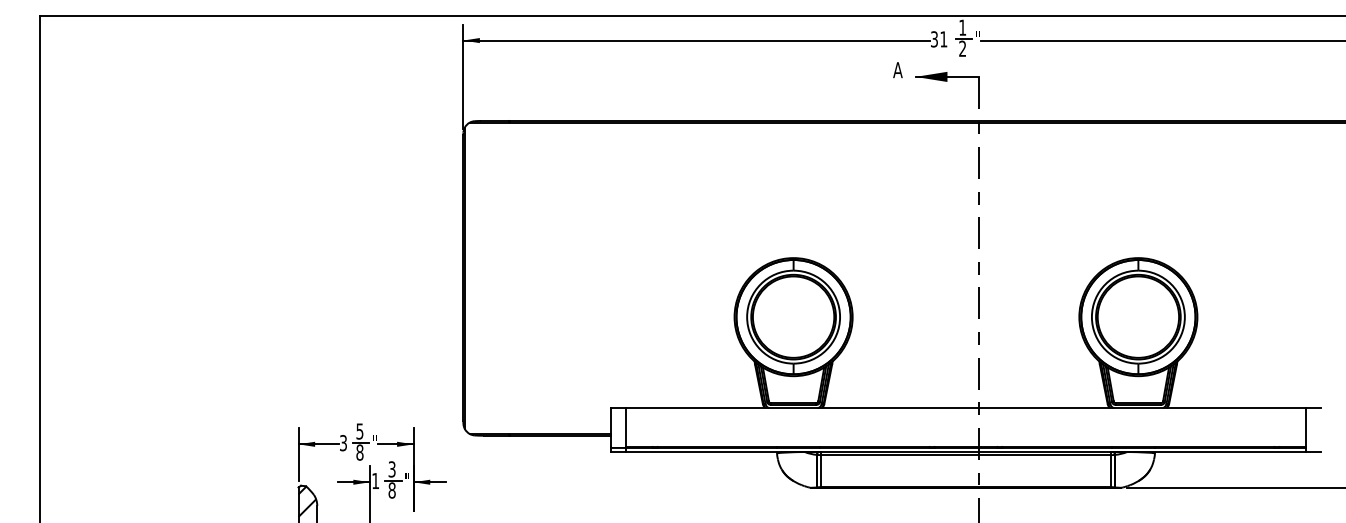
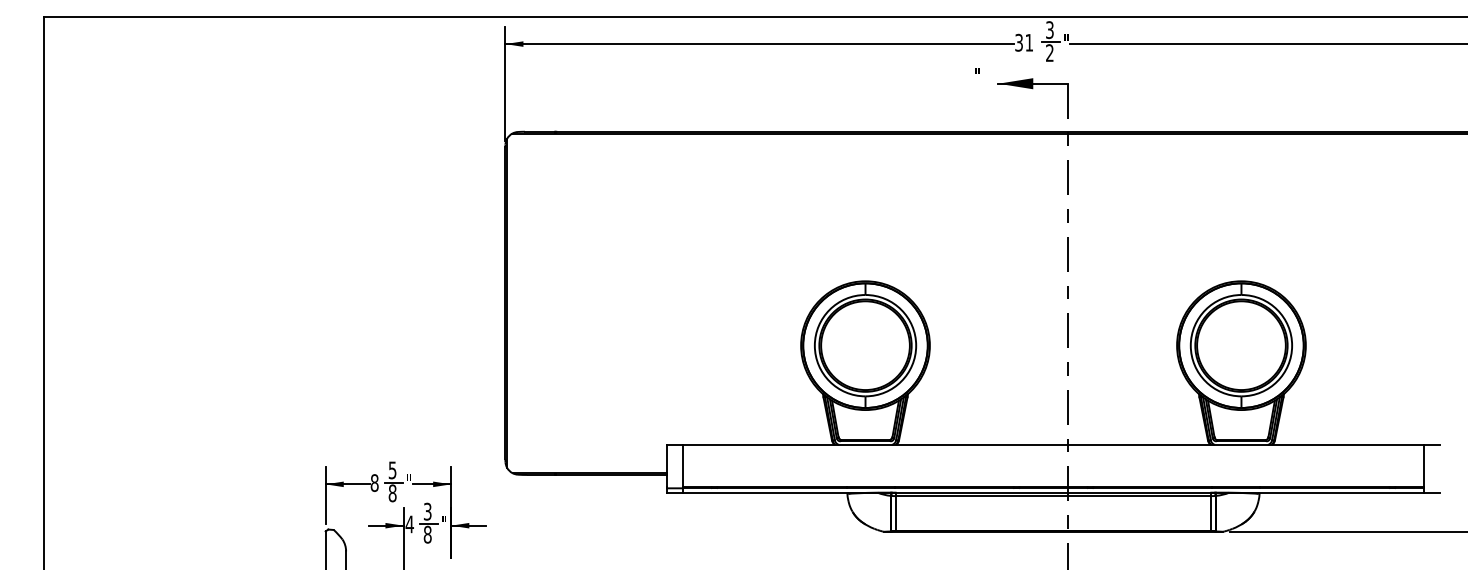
text: (962, 28) -> (1049, 30), 1 -> 3
text: (898, 69) -> (979, 75), A -> "
text: (343, 442) -> (374, 482), 3 -> 8
text: (375, 481) -> (409, 524), 1 -> 4
hatch: (306, 501) -> (334, 546), removed

